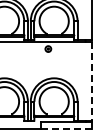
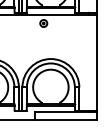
line: (92, 81) -> (97, 62), dashed -> solid
line: (66, 128) -> (65, 120), dashed -> solid

